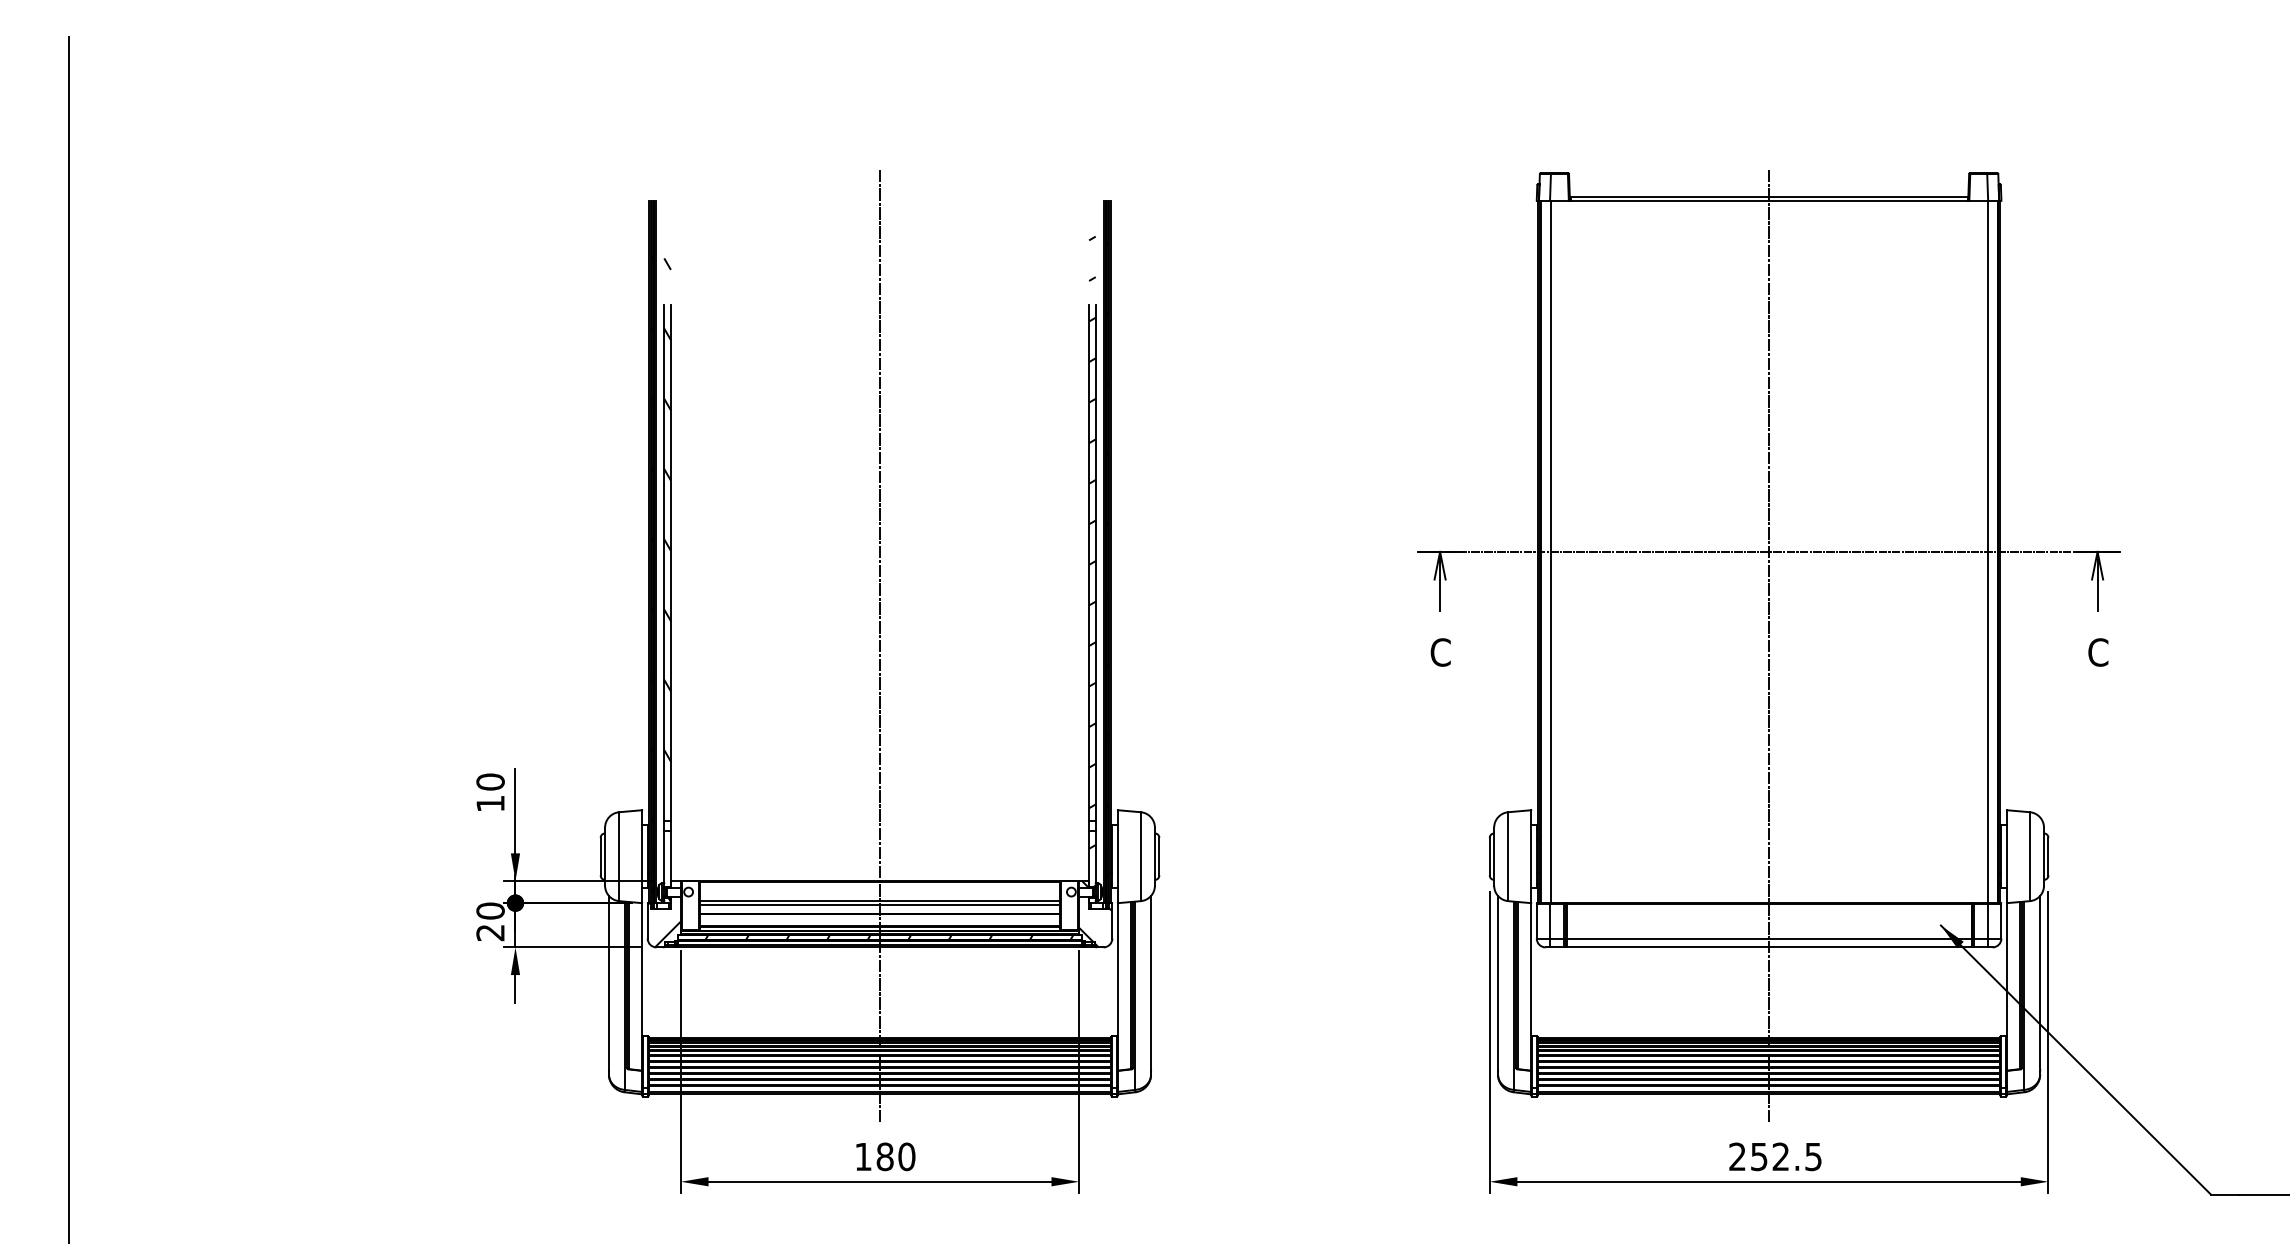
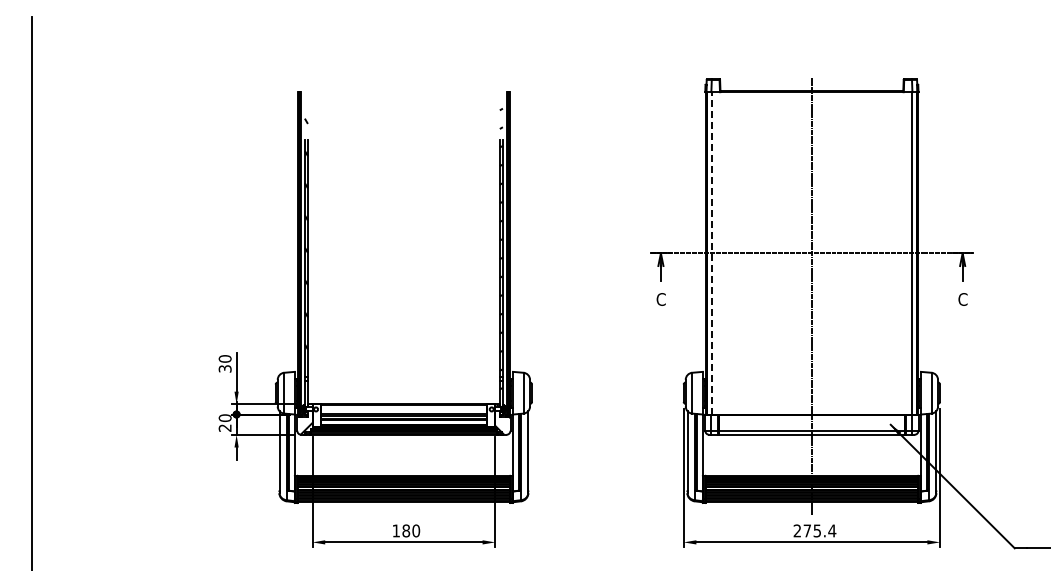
line: (1550, 550) -> (711, 252), solid -> dashed
line: (879, 643) -> (403, 295), removed
text: (489, 802) -> (224, 368), 10 -> 30
text: (1785, 1155) -> (819, 530), 252.5 -> 275.4

